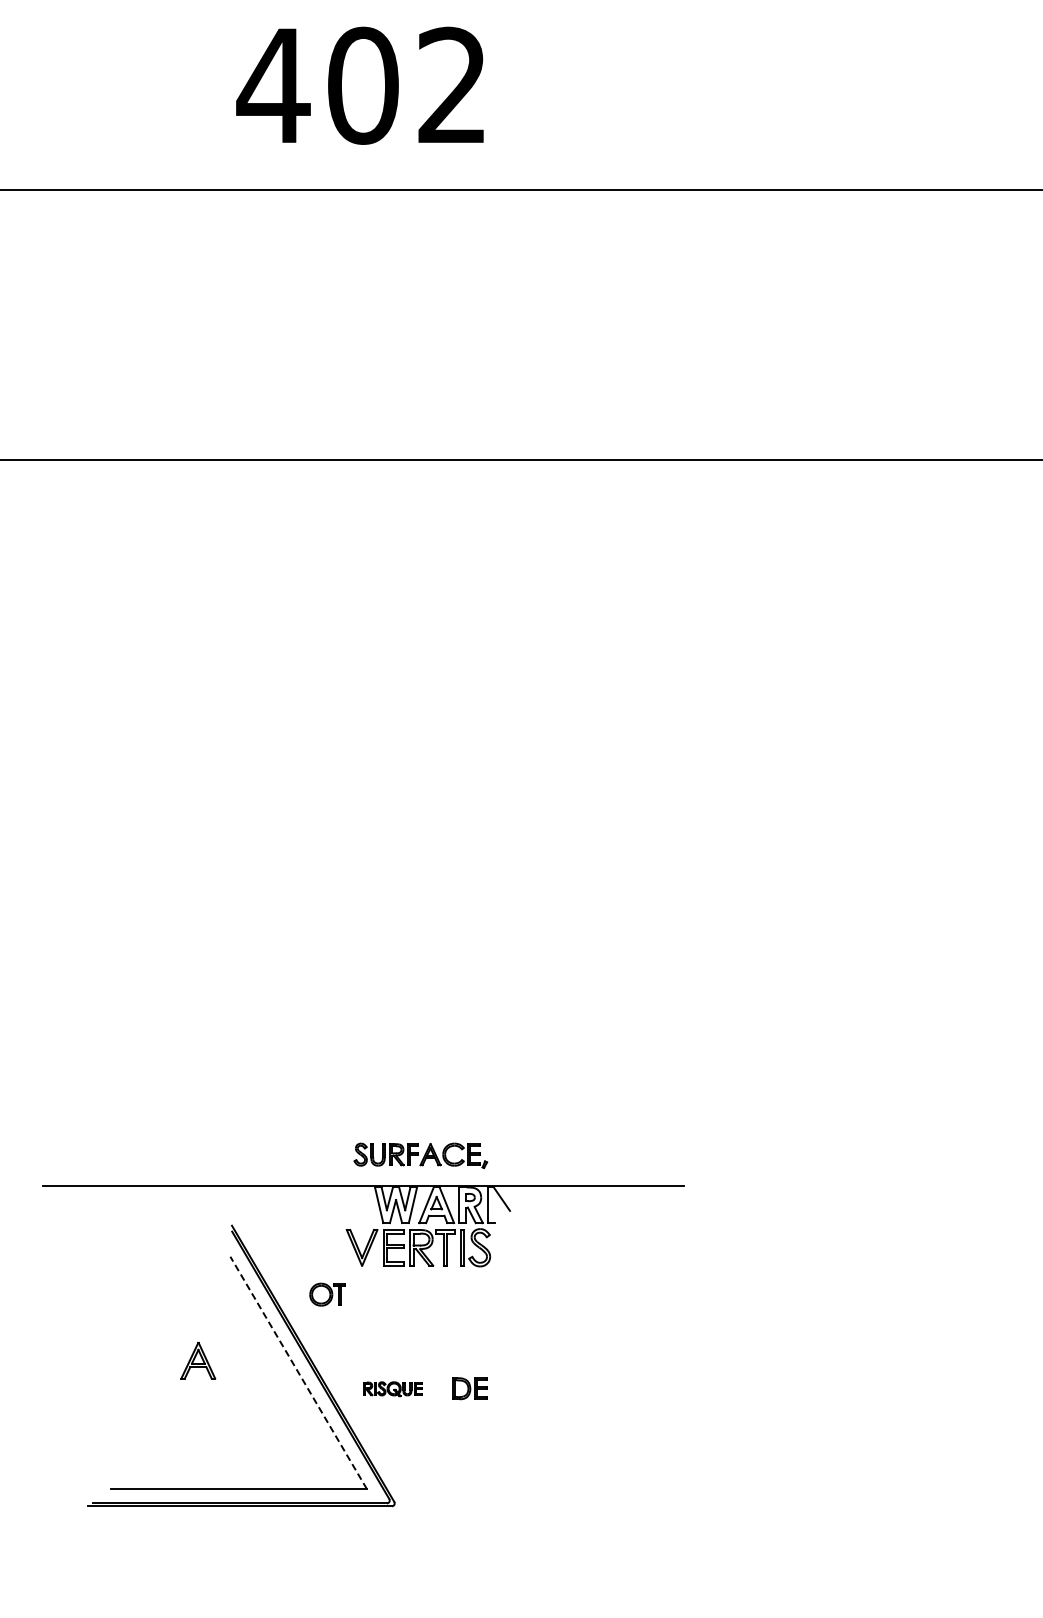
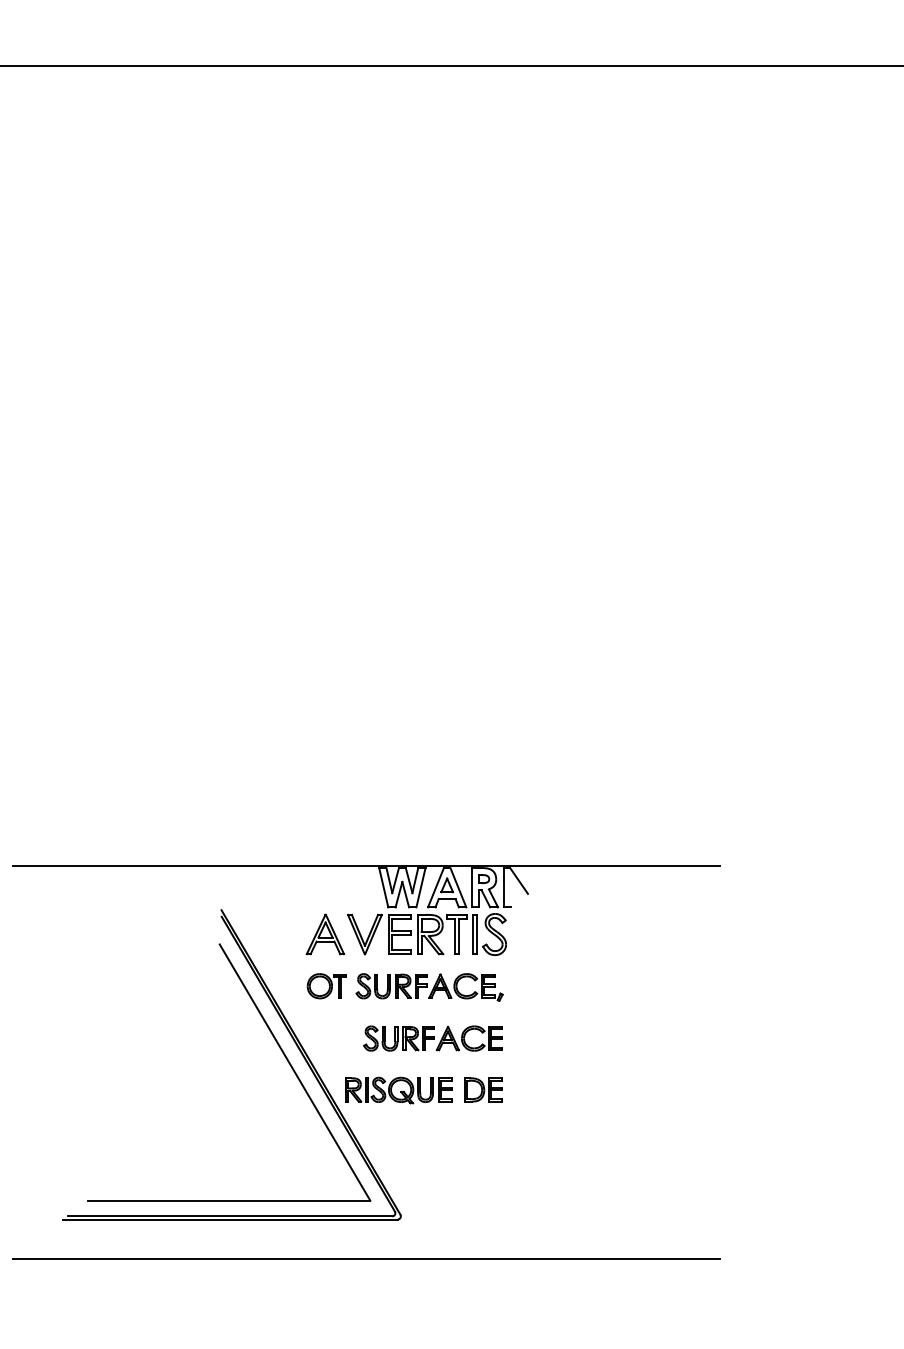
part: (420, 1155) -> (429, 987), moved
part: (423, 1342) -> (432, 1038), added
part: (198, 1360) -> (325, 934), moved
line: (298, 1372) -> (294, 1072), dashed -> solid
part: (392, 1388) -> (398, 1089), size x1.67
line: (363, 1541) -> (366, 1258), added

